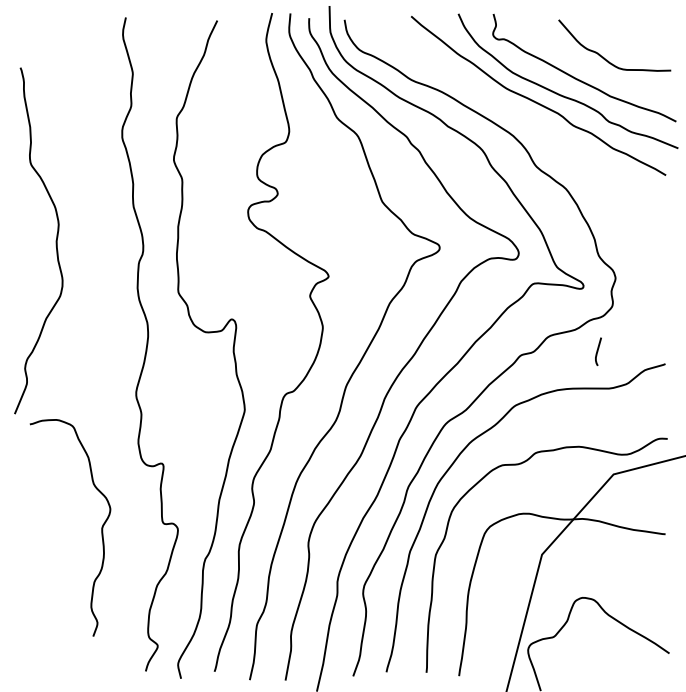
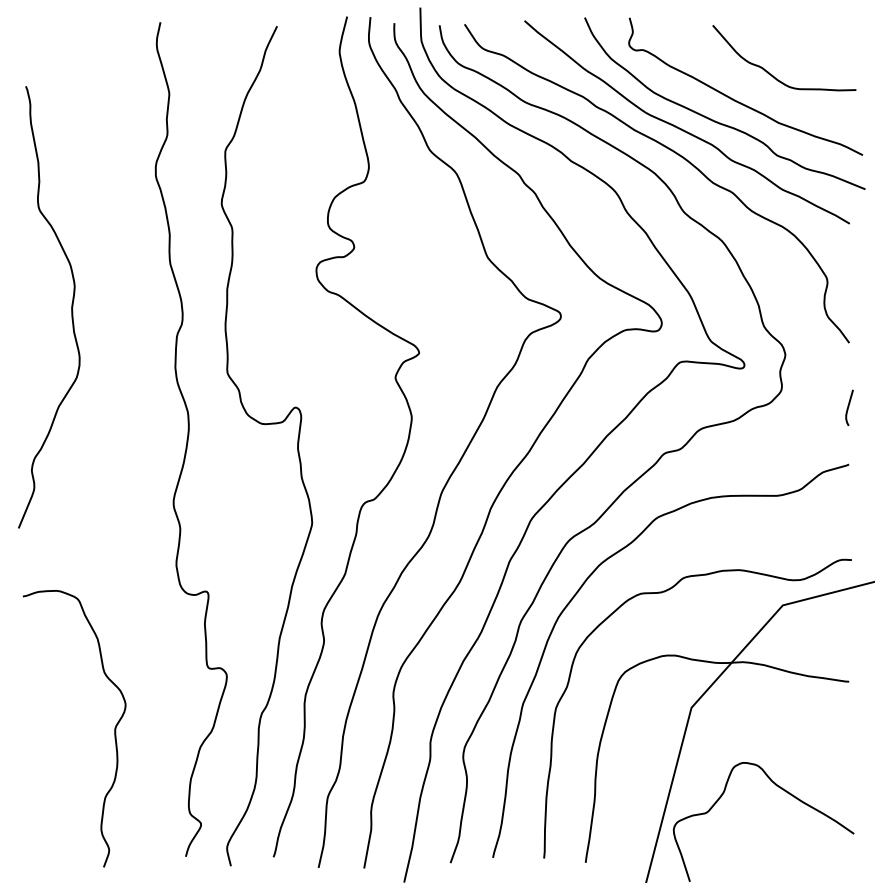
curve: (530, 121) -> (676, 154), added
curve: (598, 351) -> (849, 407), moved
curve: (101, 527) -> (114, 728), moved

